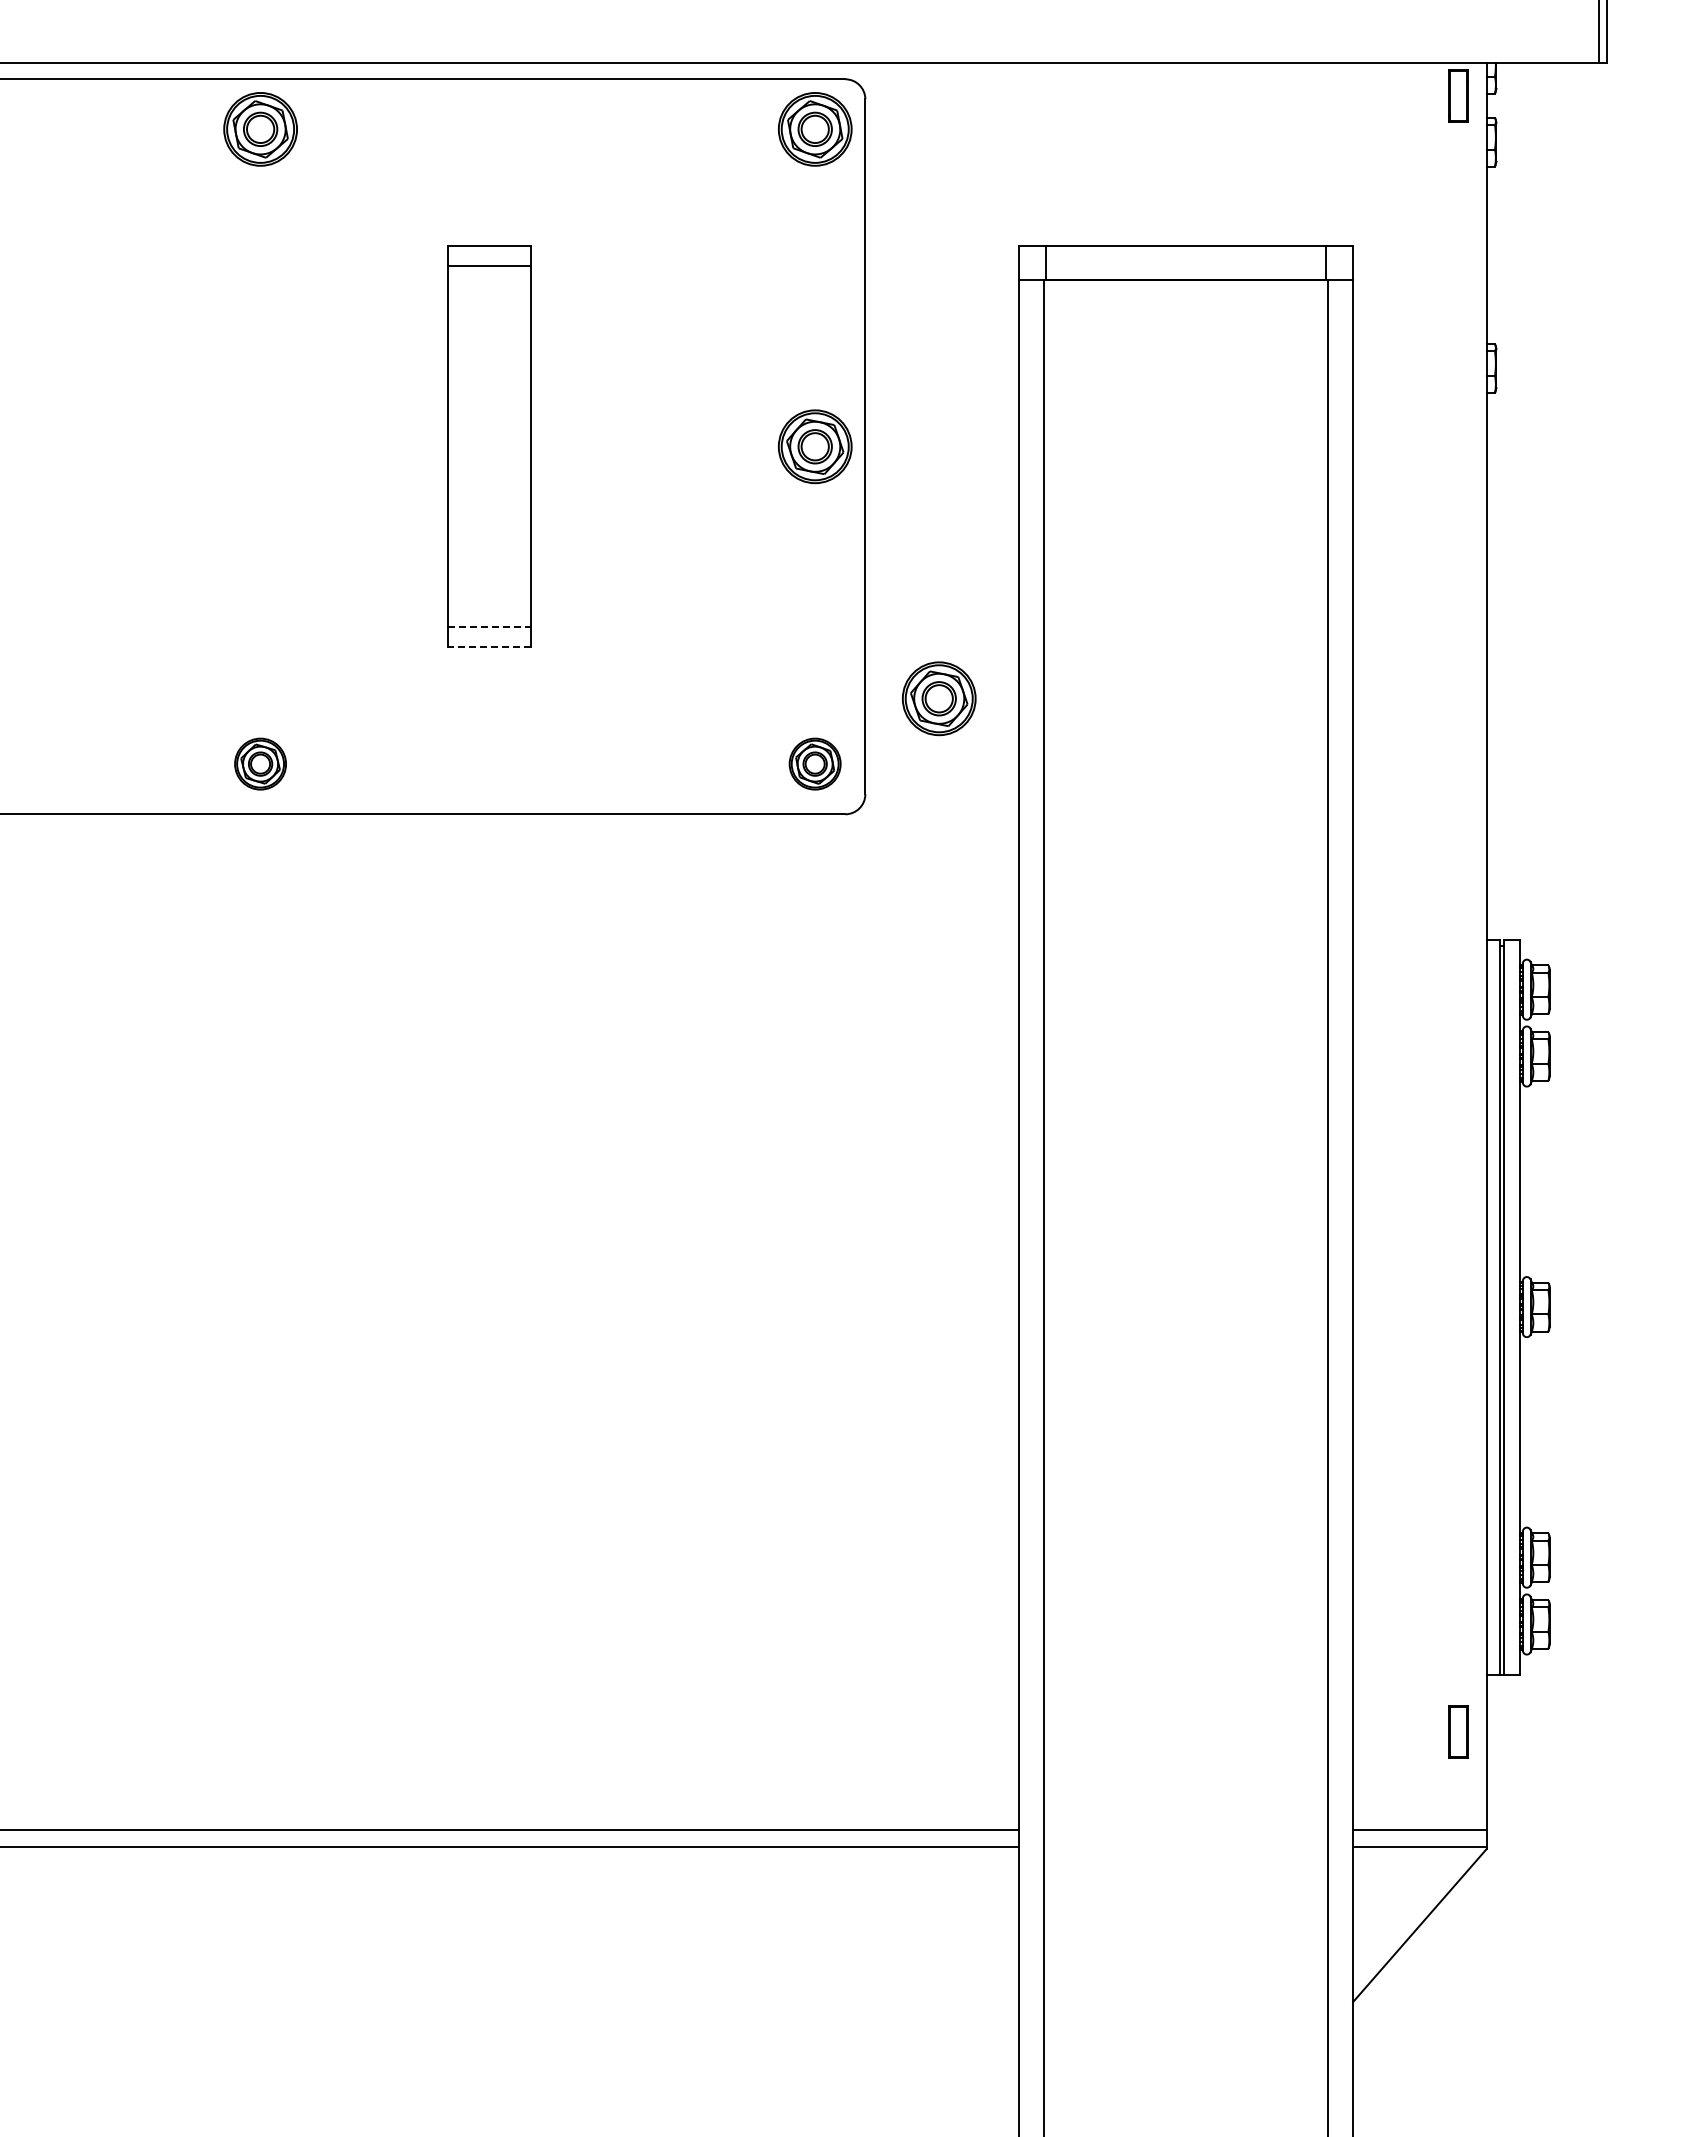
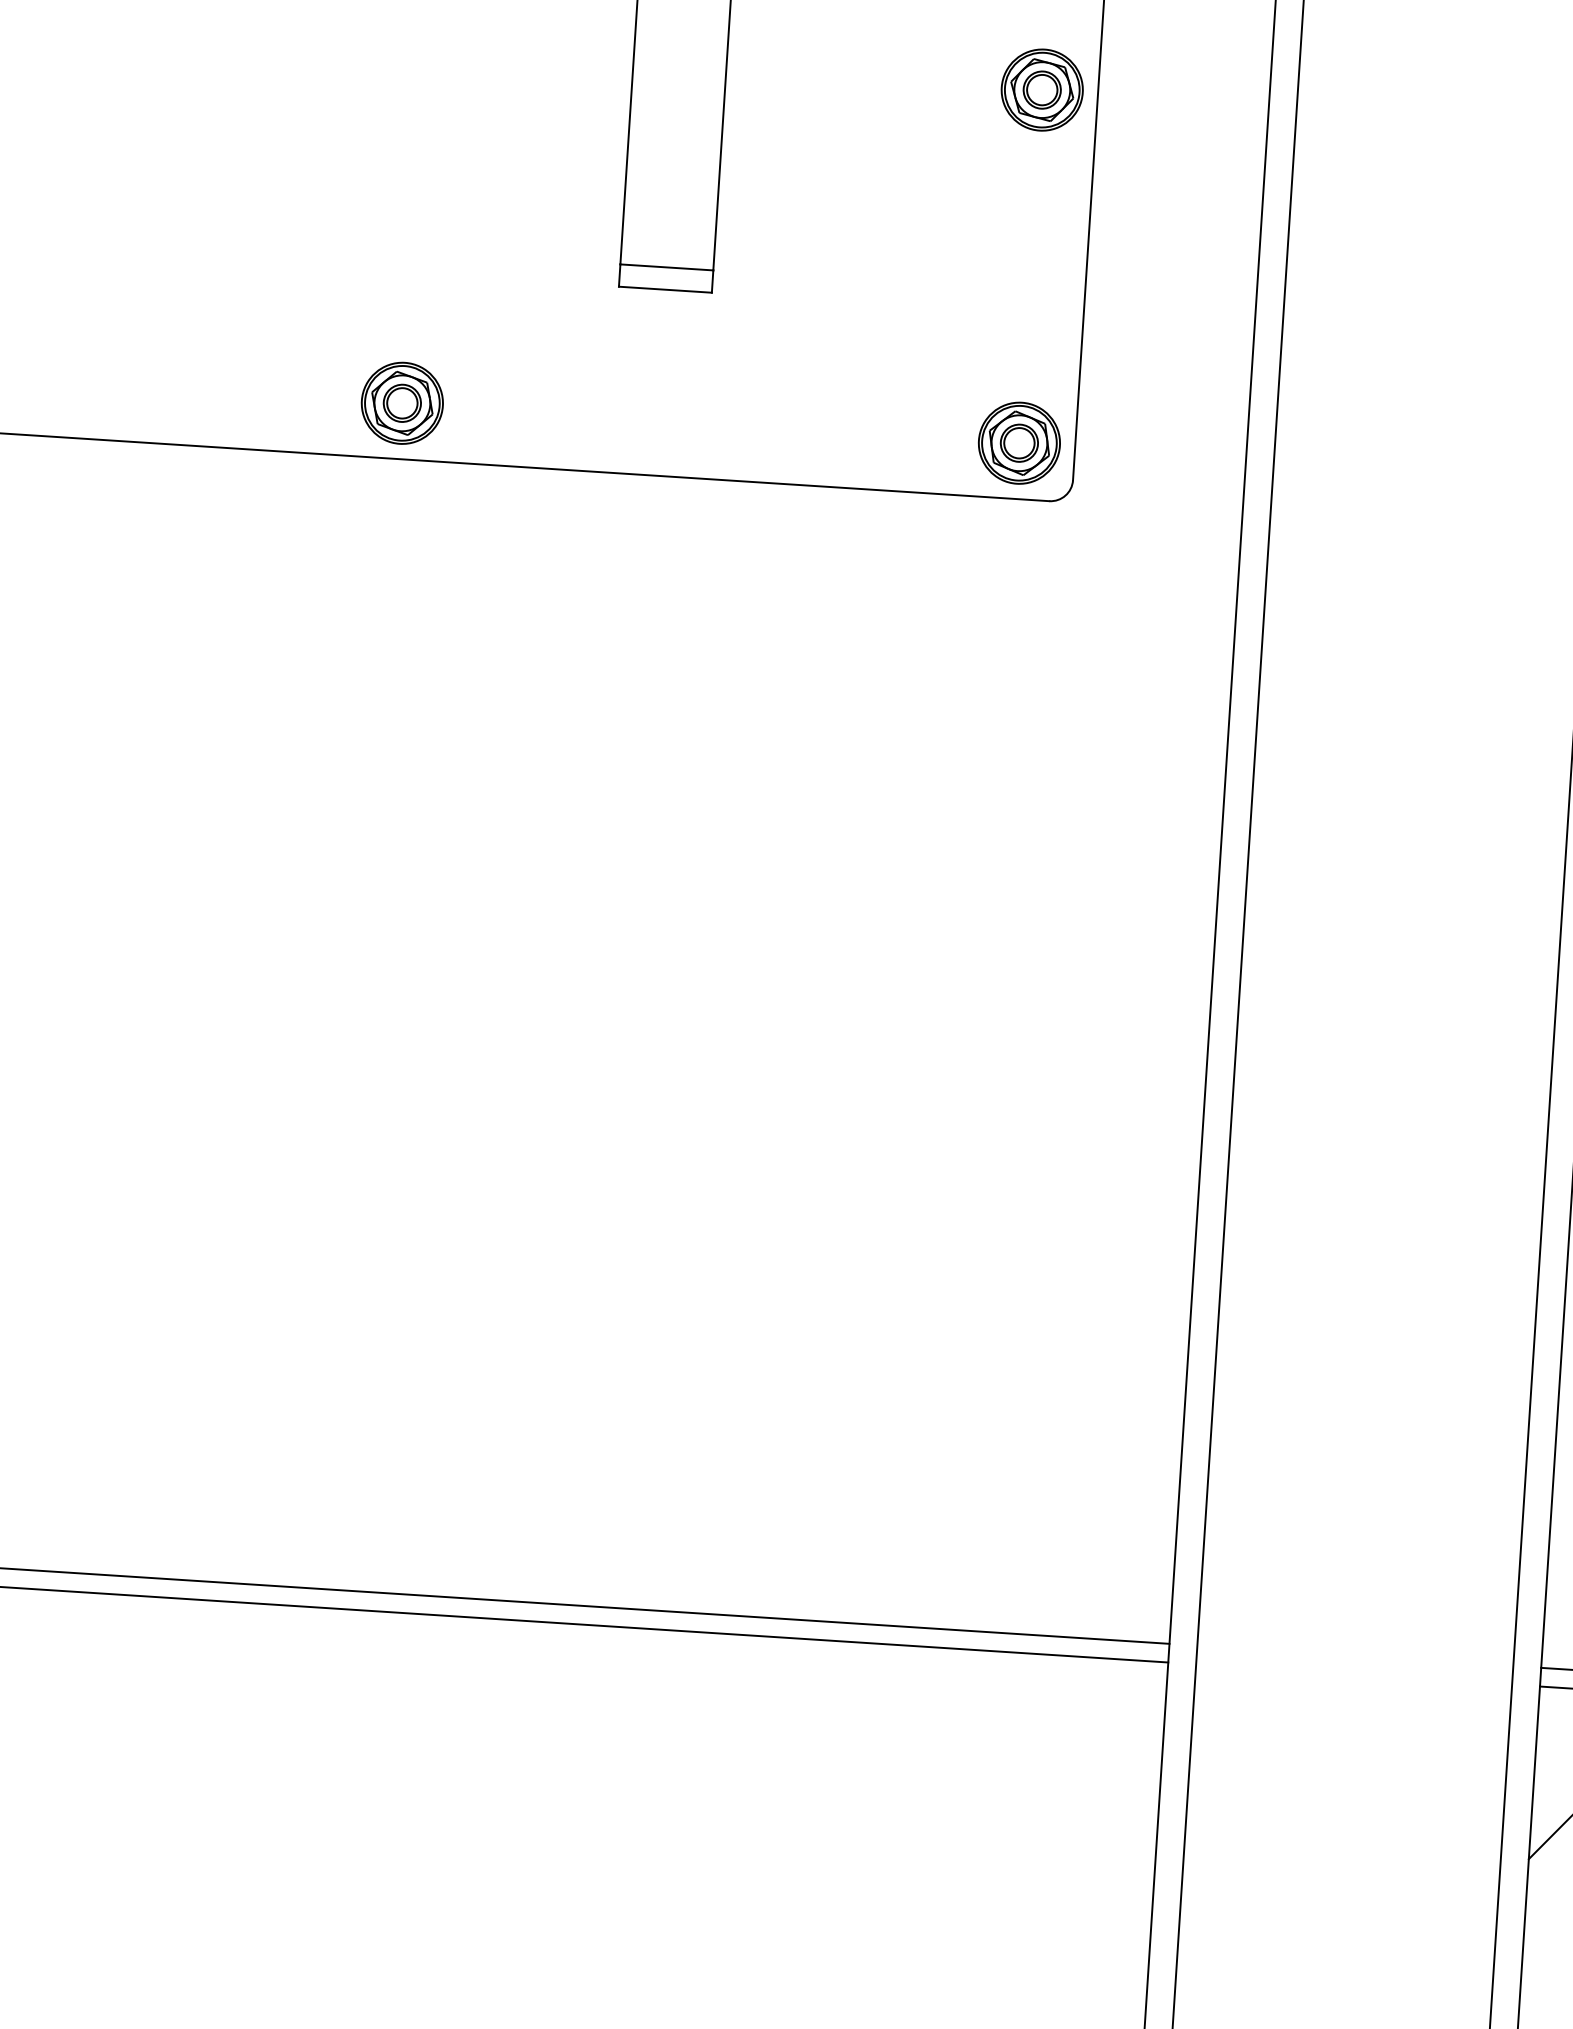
line: (489, 627) -> (666, 267), dashed -> solid
line: (489, 647) -> (665, 289), dashed -> solid
part: (938, 698) -> (1161, 379), removed
part: (260, 763) -> (402, 402), size x1.43
part: (814, 763) -> (1018, 442), size x1.43

